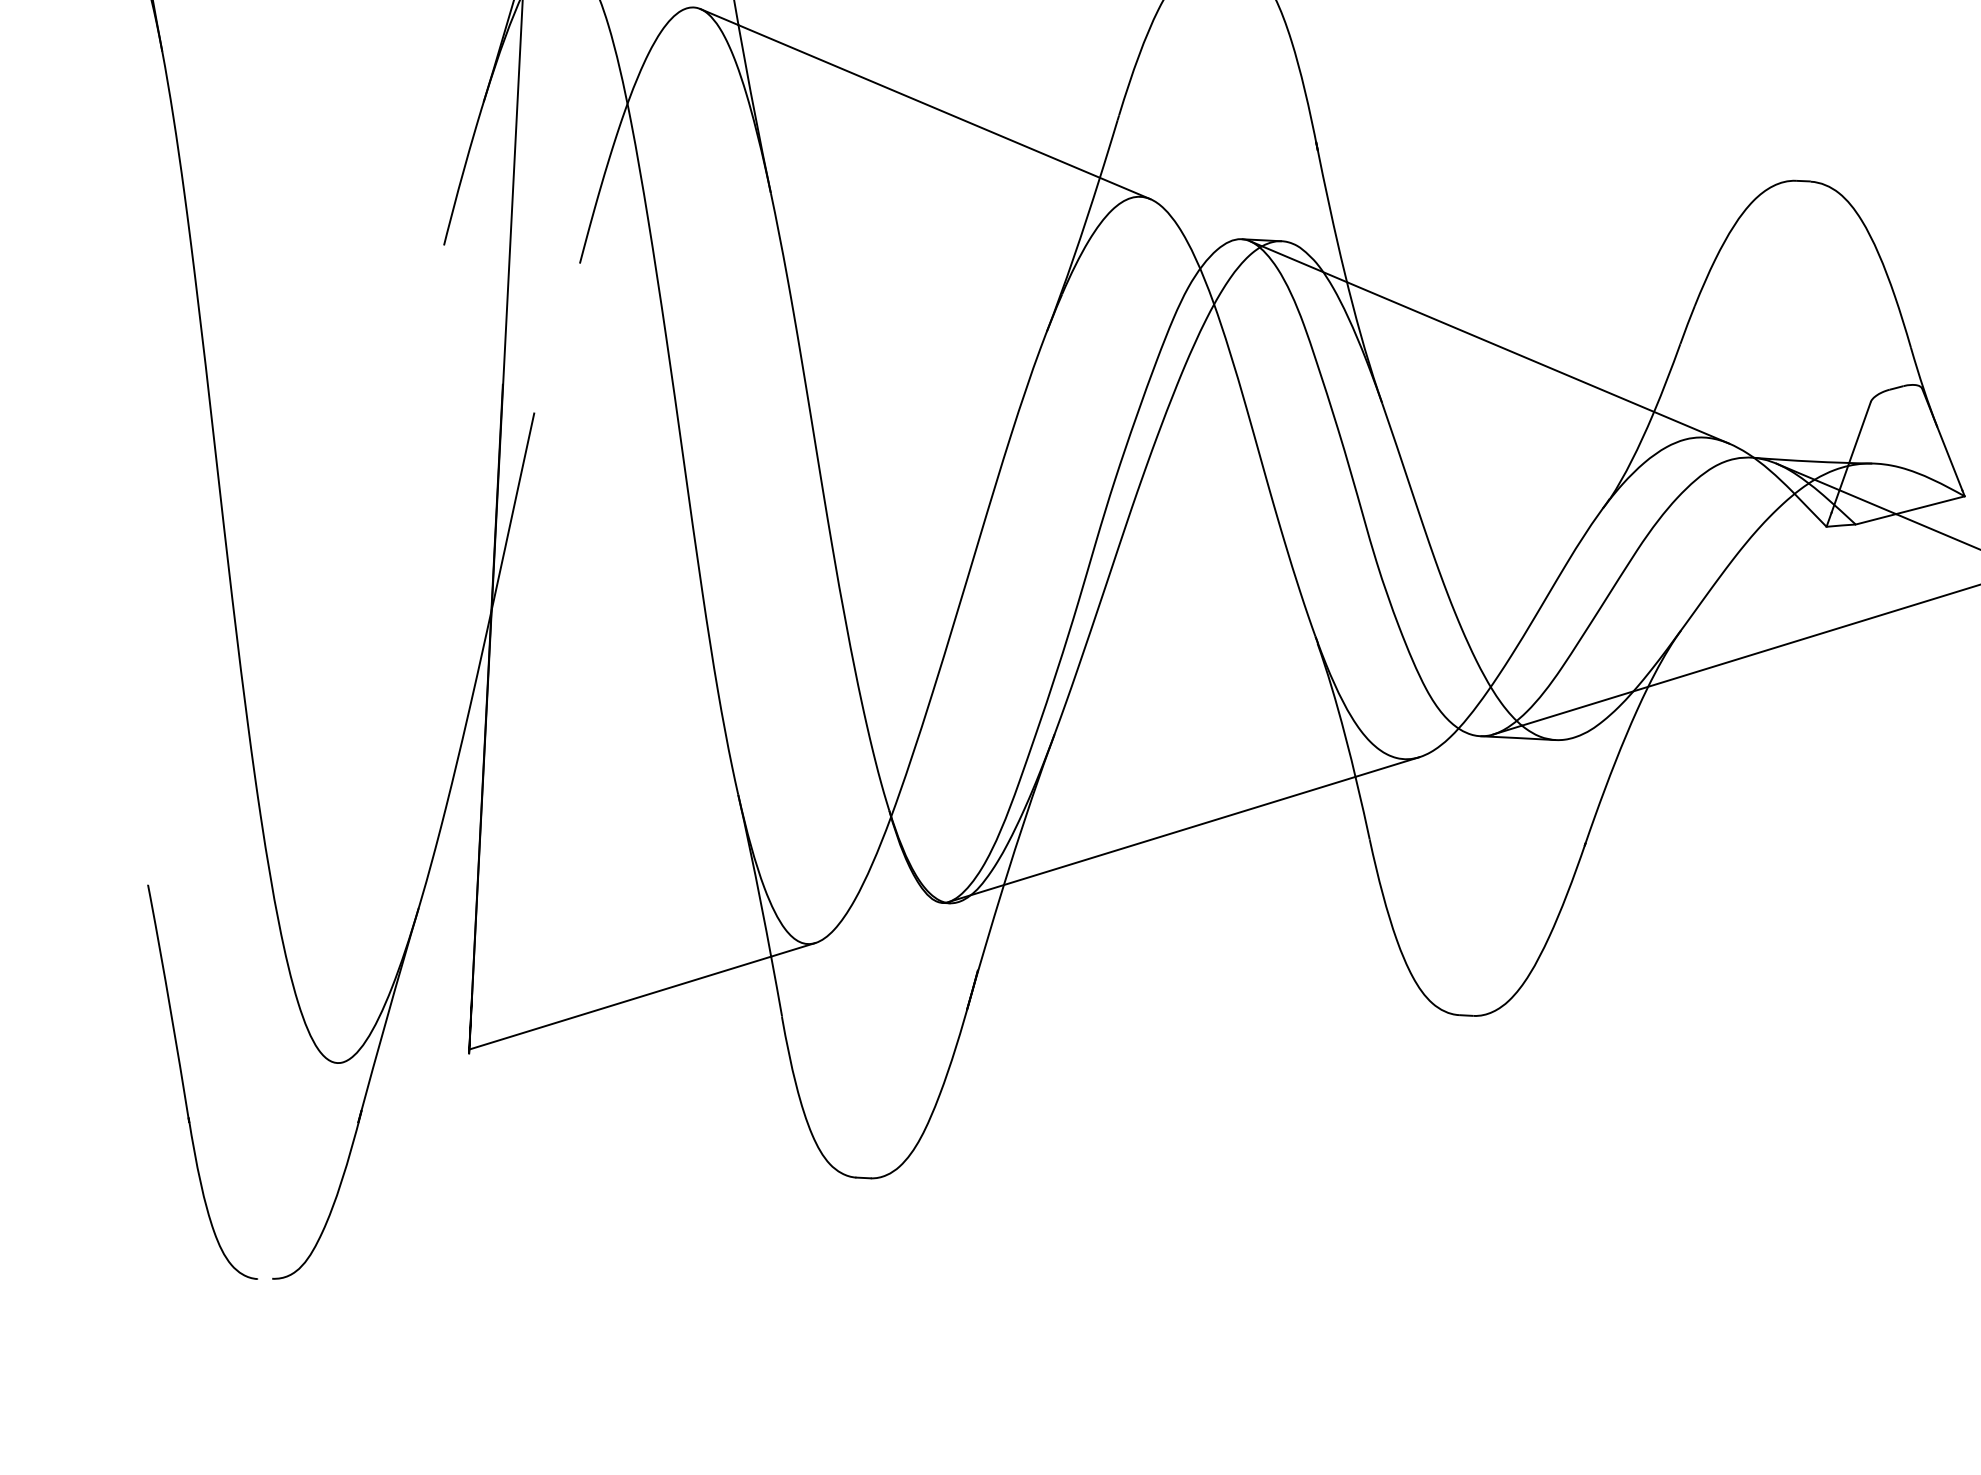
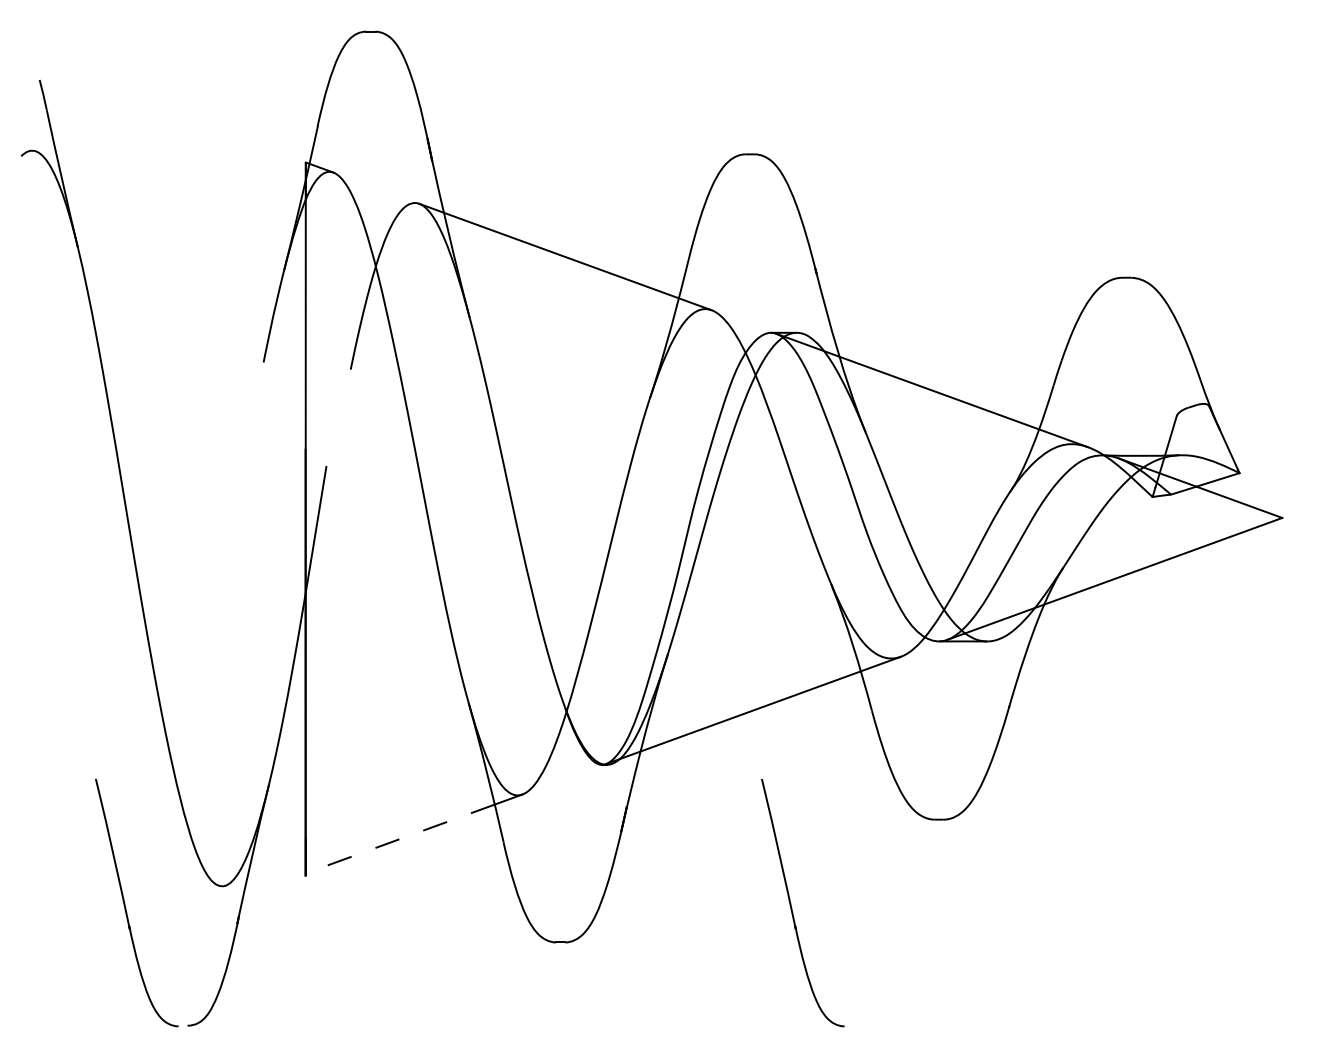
line: (620, 1003) -> (400, 839), solid -> dashed
part: (1229, 1141) -> (792, 907), added

